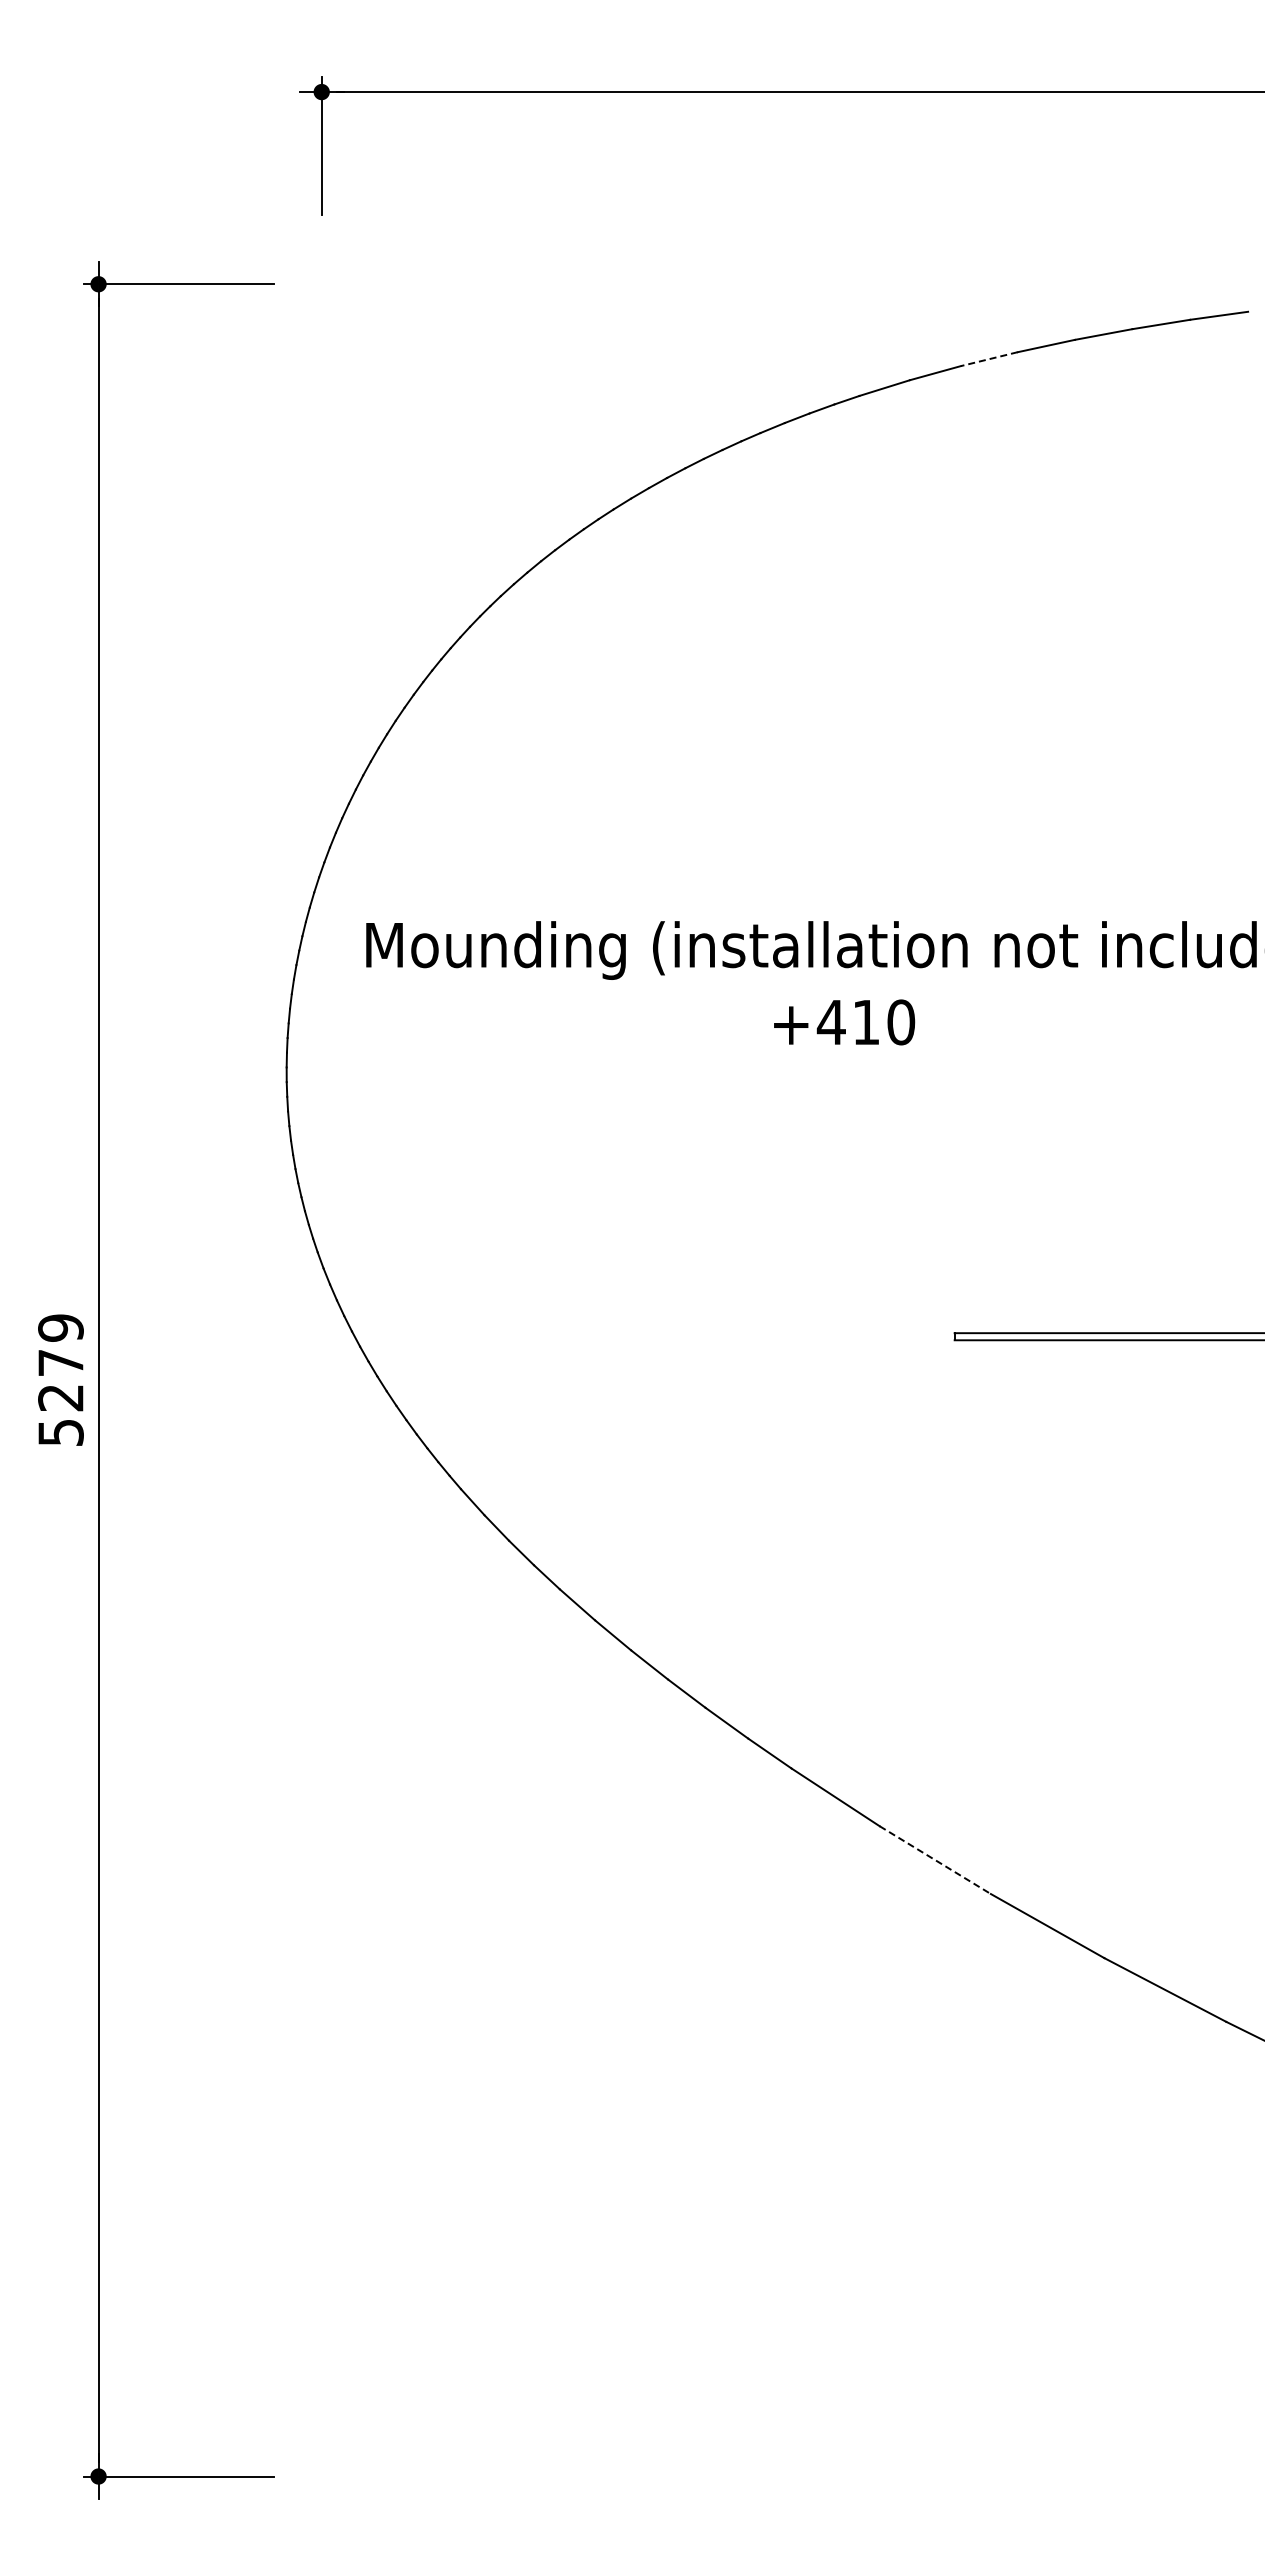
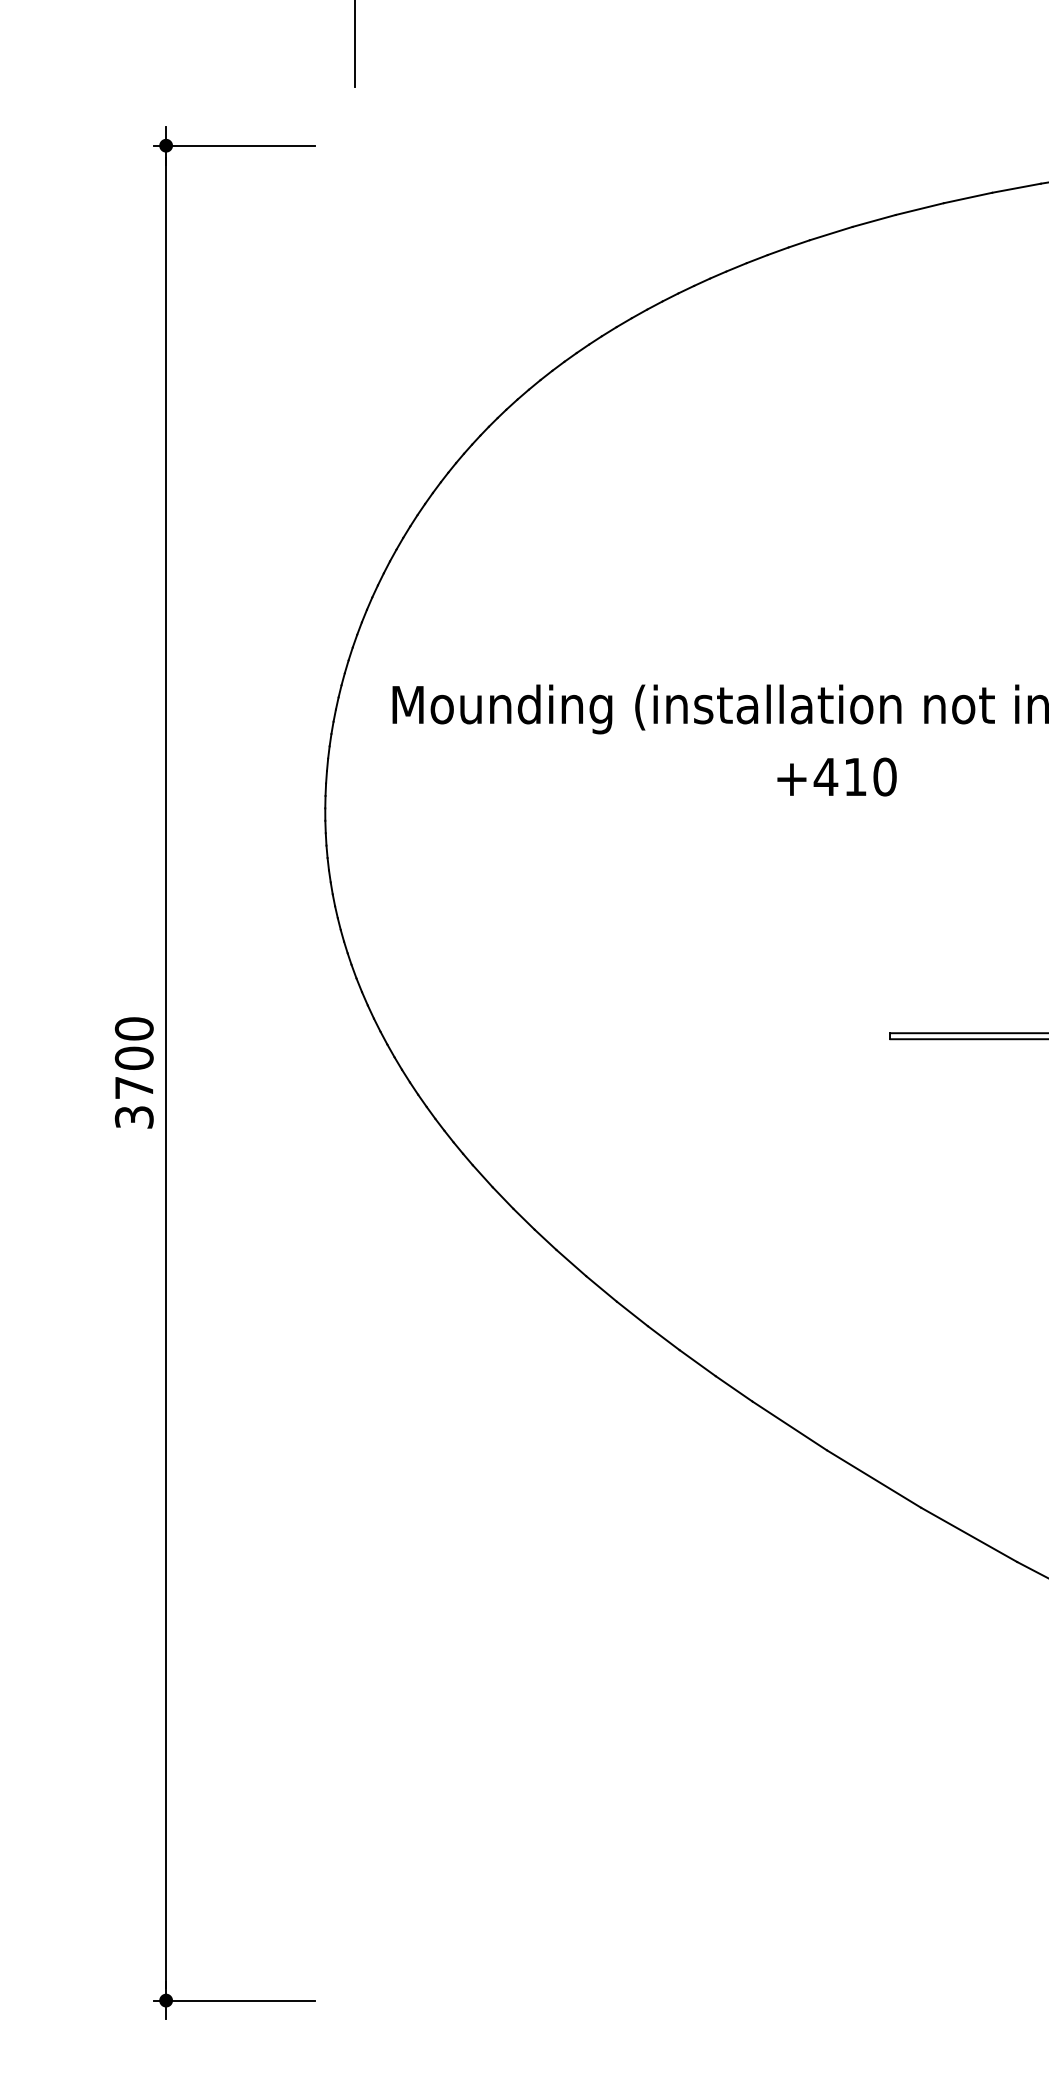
line: (988, 359) -> (919, 209), dashed -> solid
text: (844, 1022) -> (837, 777), moved
text: (60, 1379) -> (133, 1072), 5279 -> 3700
line: (935, 1860) -> (874, 1479), dashed -> solid

